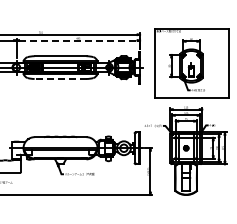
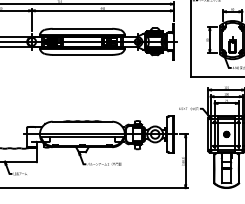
line: (78, 40) -> (103, 10), dashed -> solid
line: (60, 78) -> (82, 54), dashed -> solid

